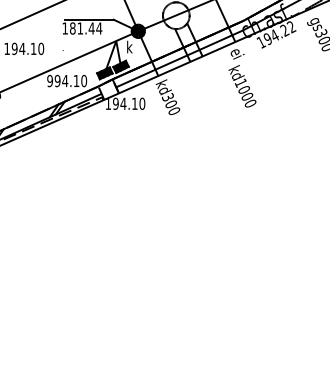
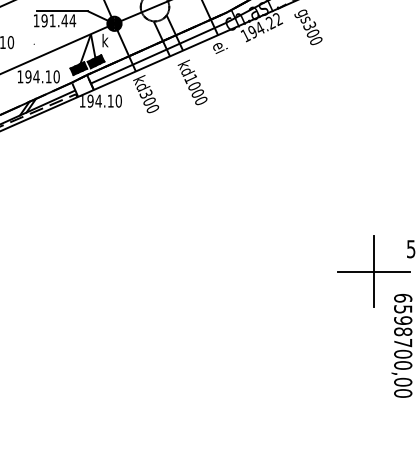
text: (72, 28) -> (44, 20), 181.44 -> 191.44
text: (50, 80) -> (20, 76), 994.10 -> 194.10
text: (242, 86) -> (192, 82), moved

